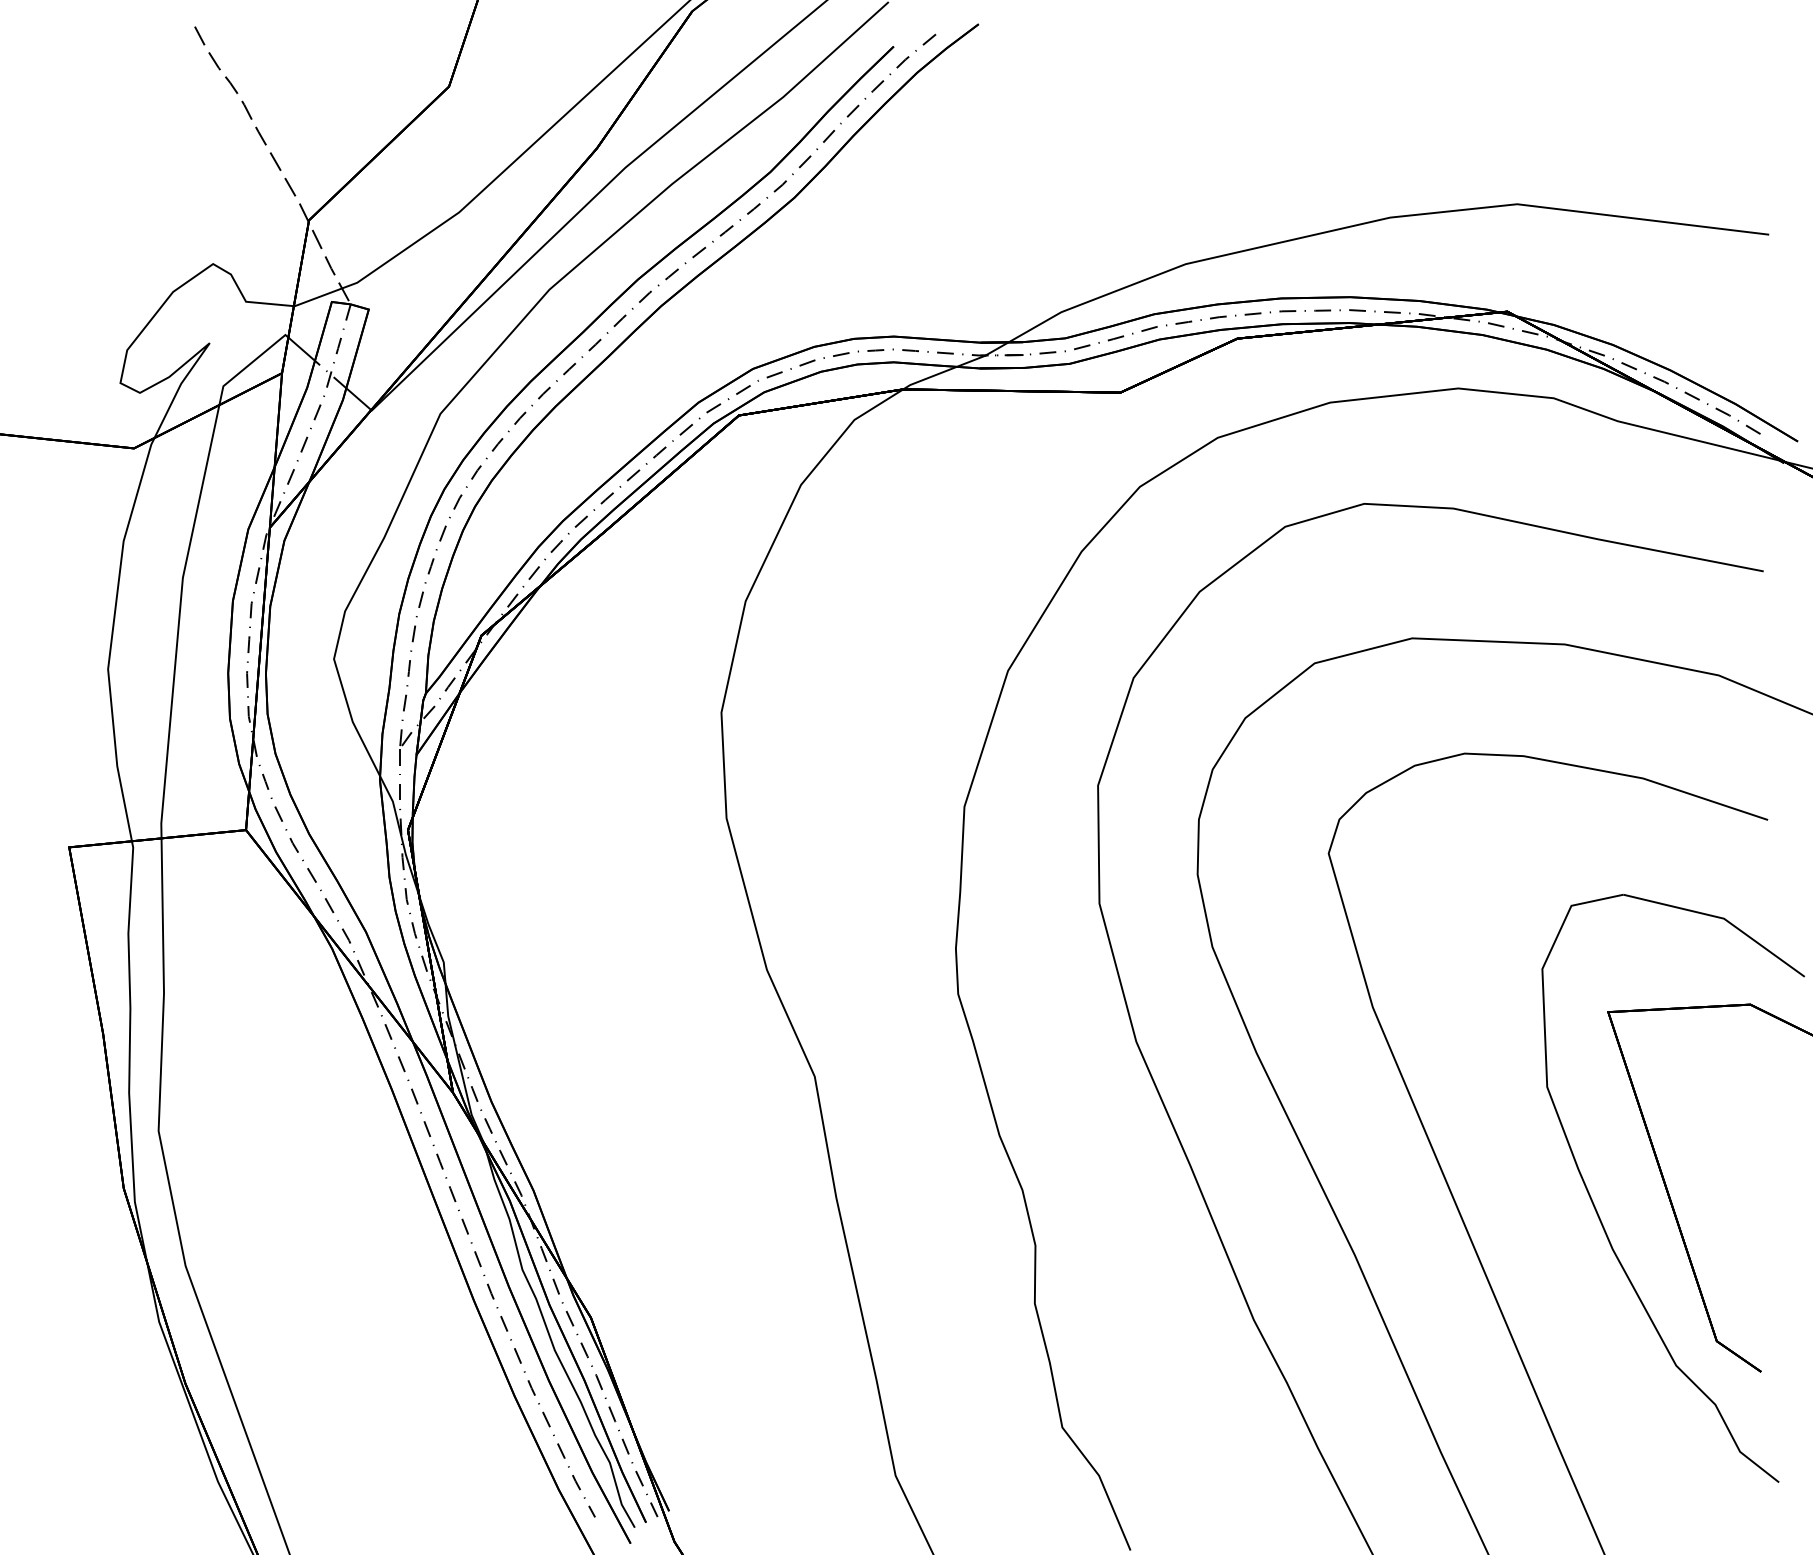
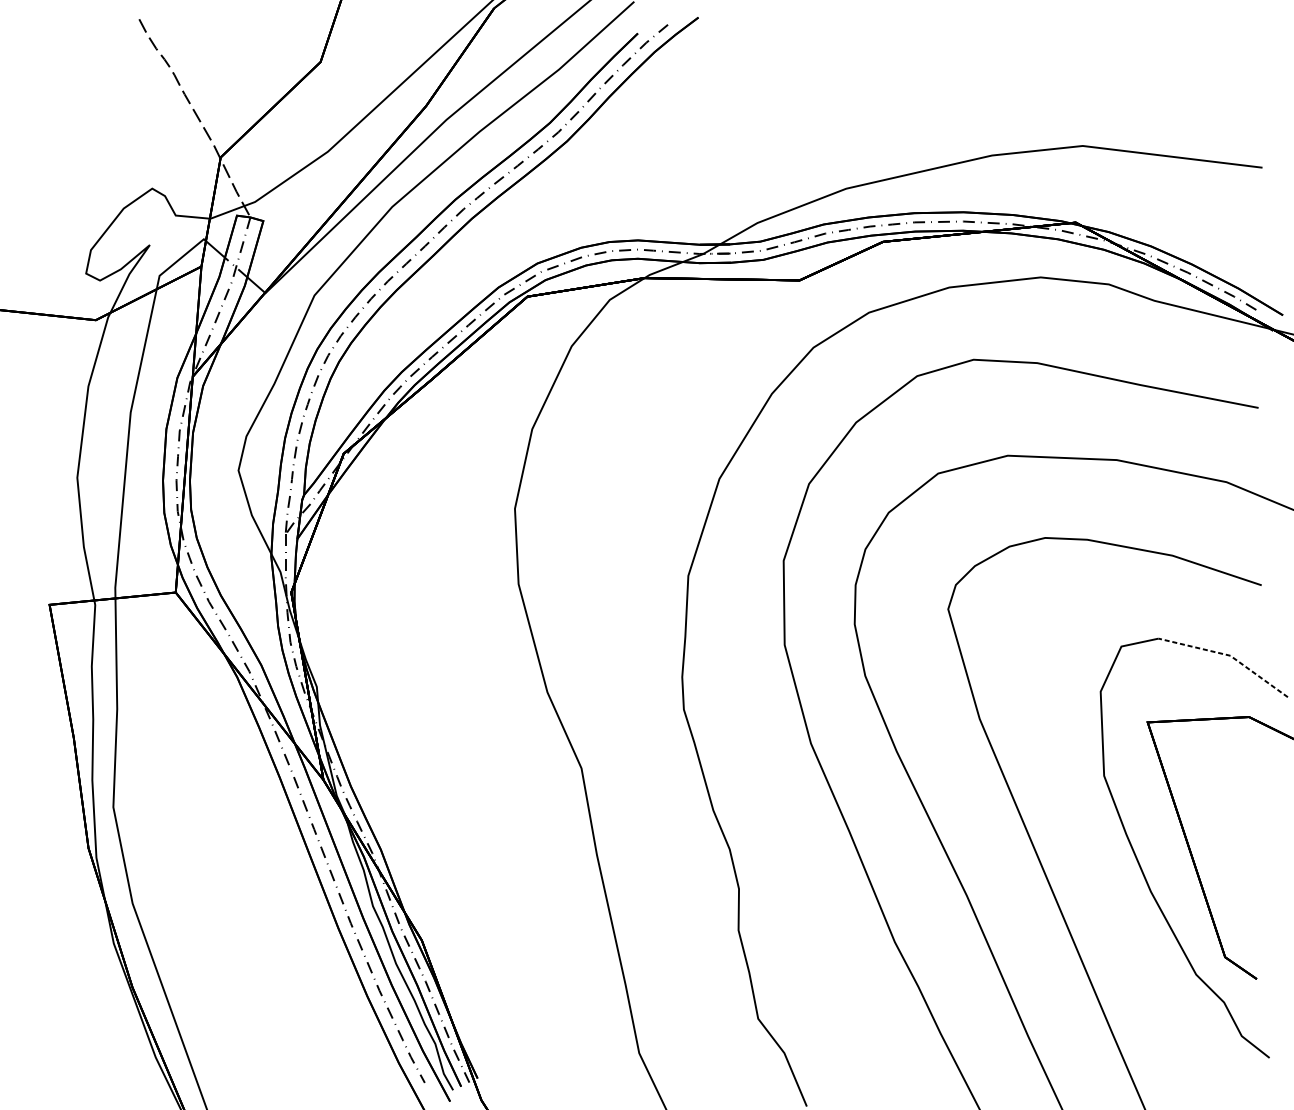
line: (1722, 918) -> (1229, 655), solid -> dashed

